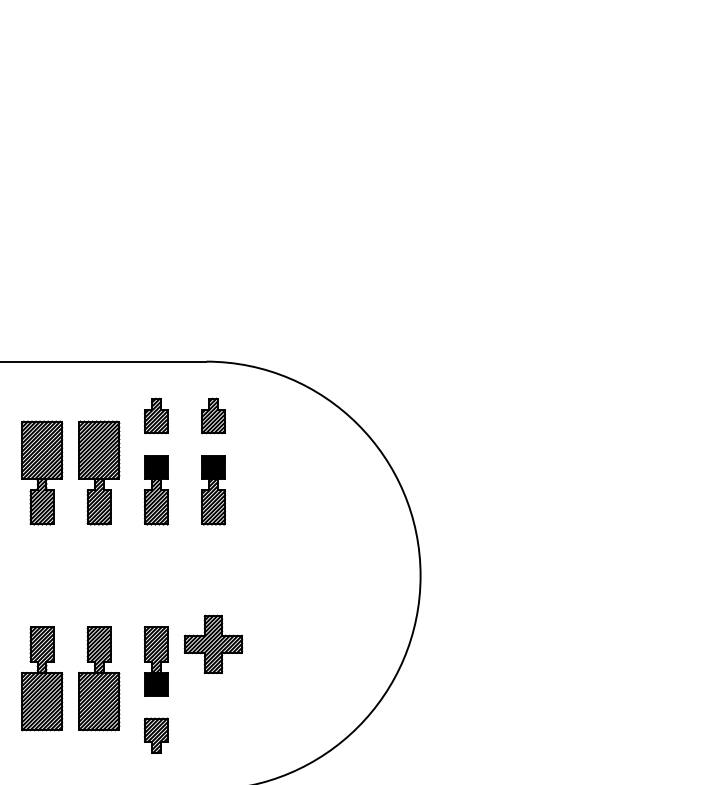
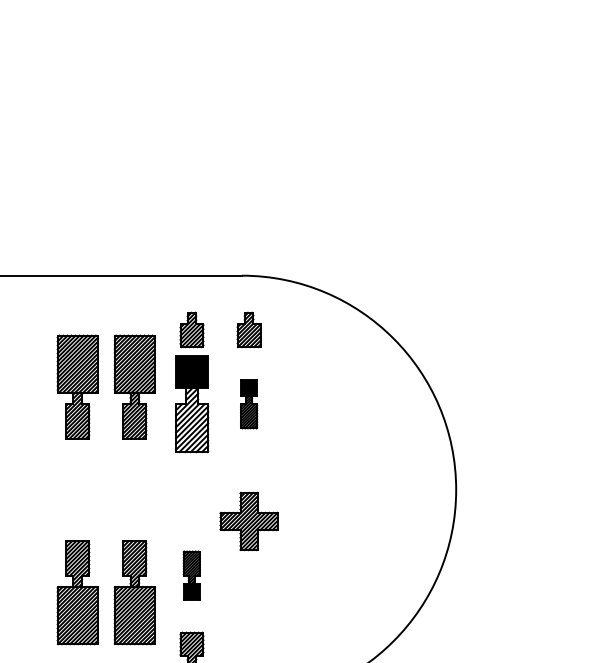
part: (155, 490) -> (191, 404), size x1.4
part: (213, 490) -> (249, 404), size x0.7
part: (213, 644) -> (249, 521), moved
part: (155, 661) -> (191, 575), size x0.7

